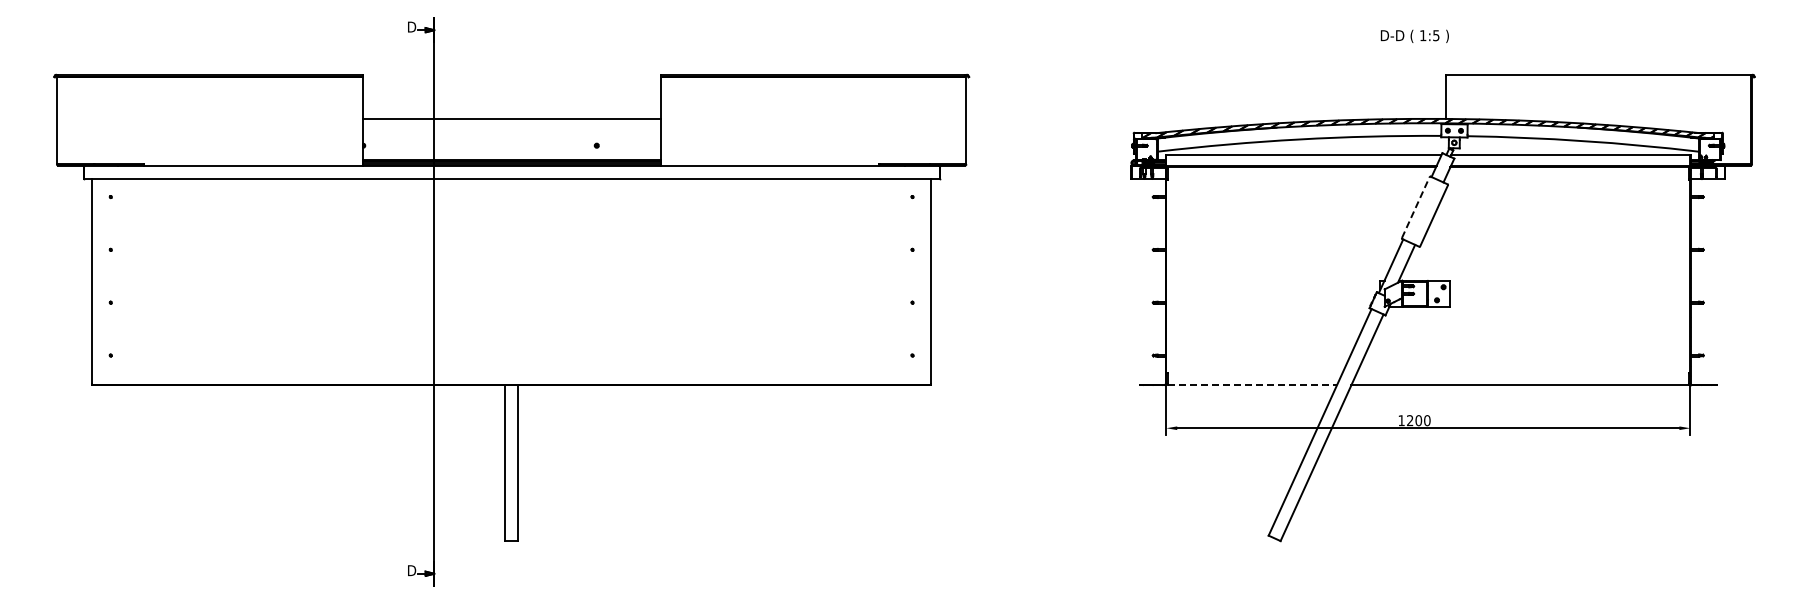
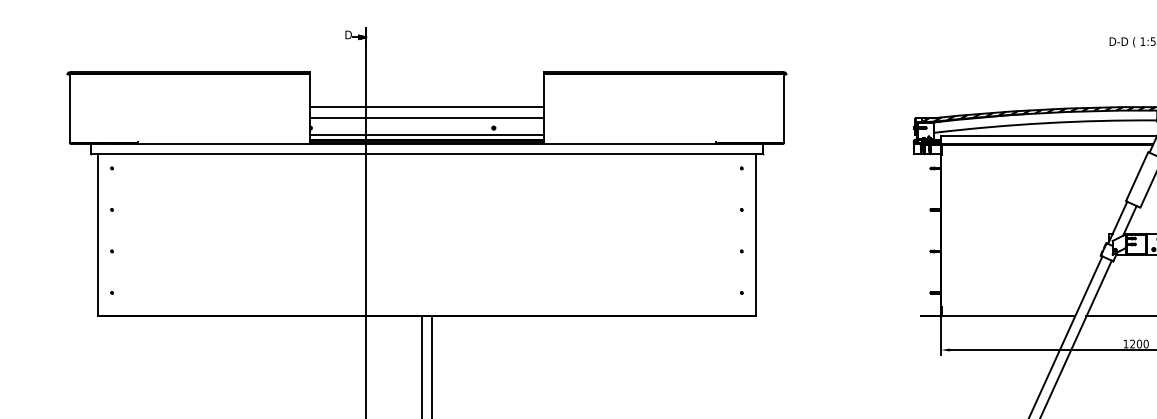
line: (511, 132) -> (426, 117), added
line: (511, 154) -> (426, 135), added
line: (1416, 207) -> (1137, 176), dashed -> solid
line: (1252, 385) -> (1008, 316), dashed -> solid

